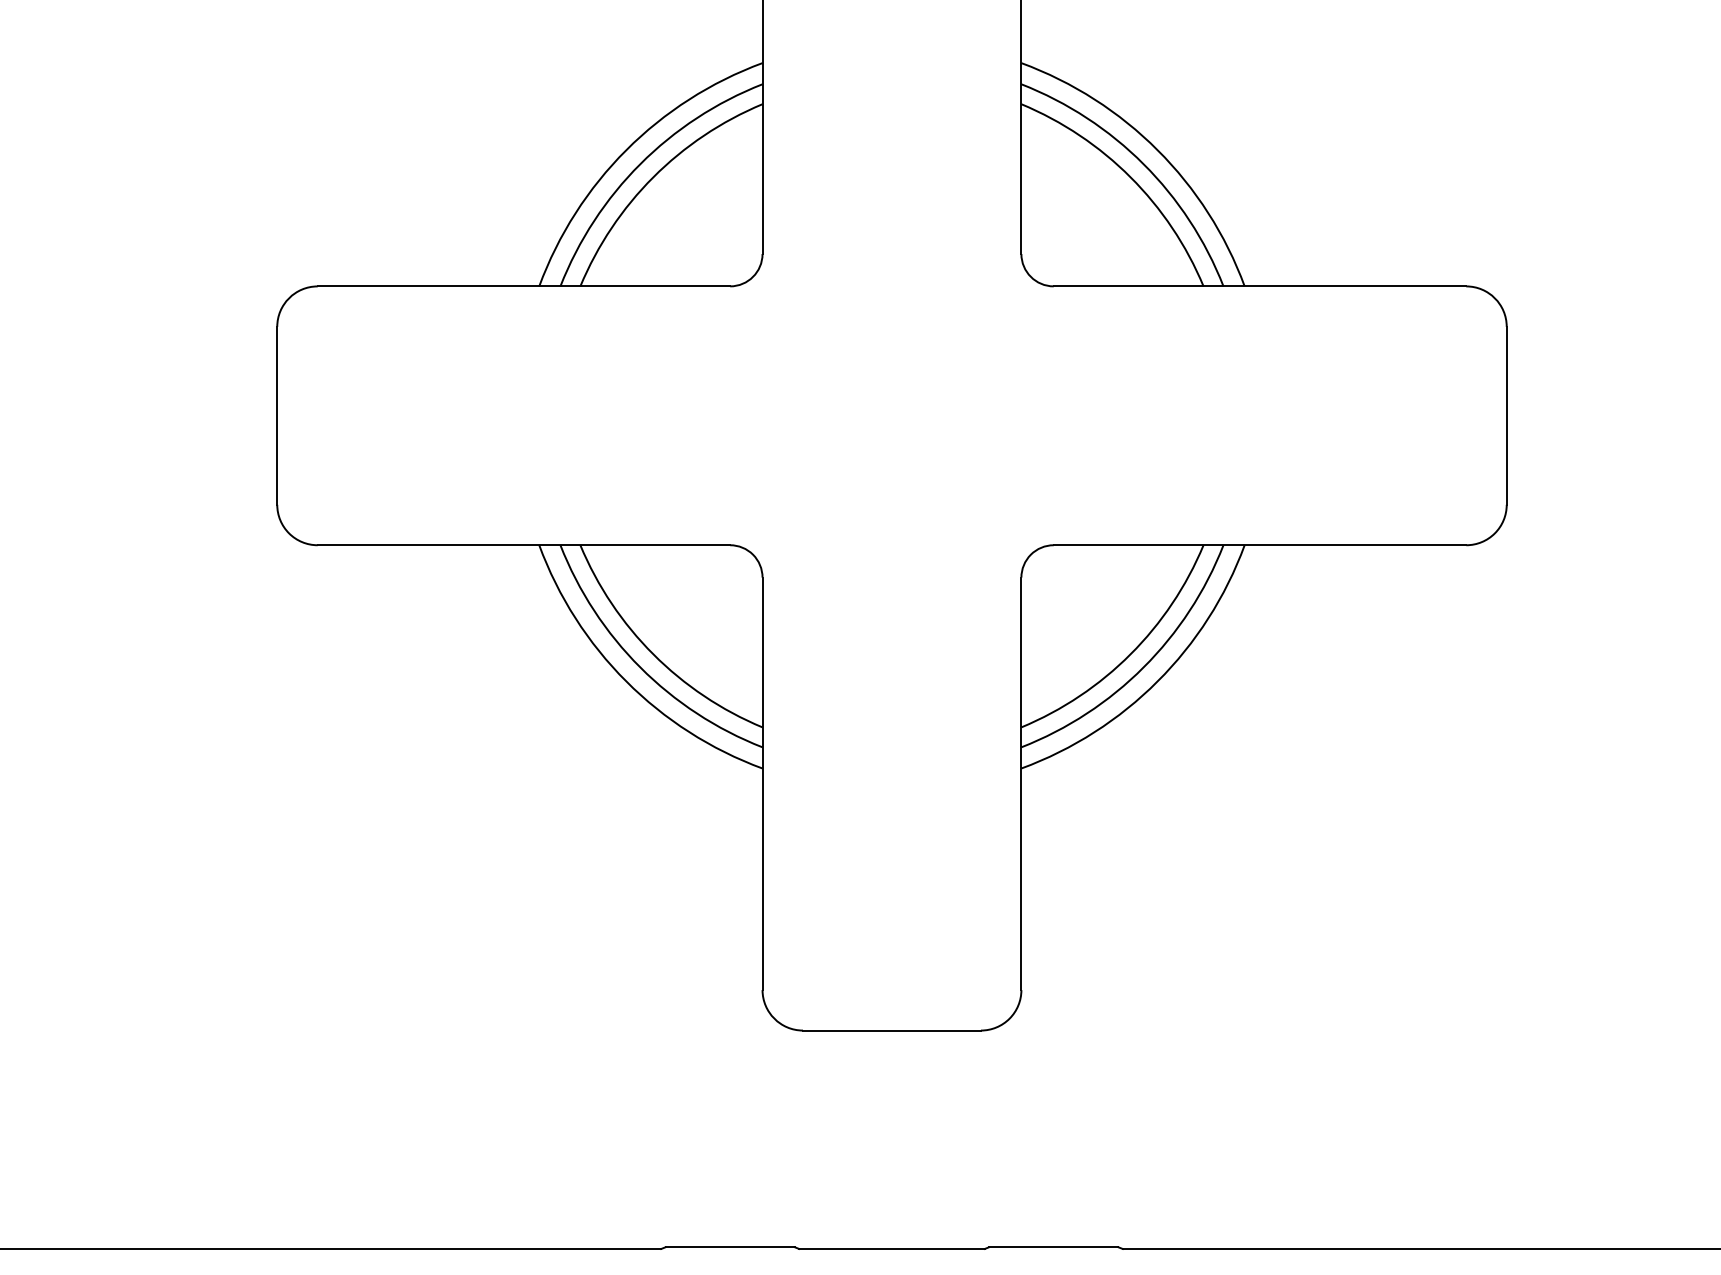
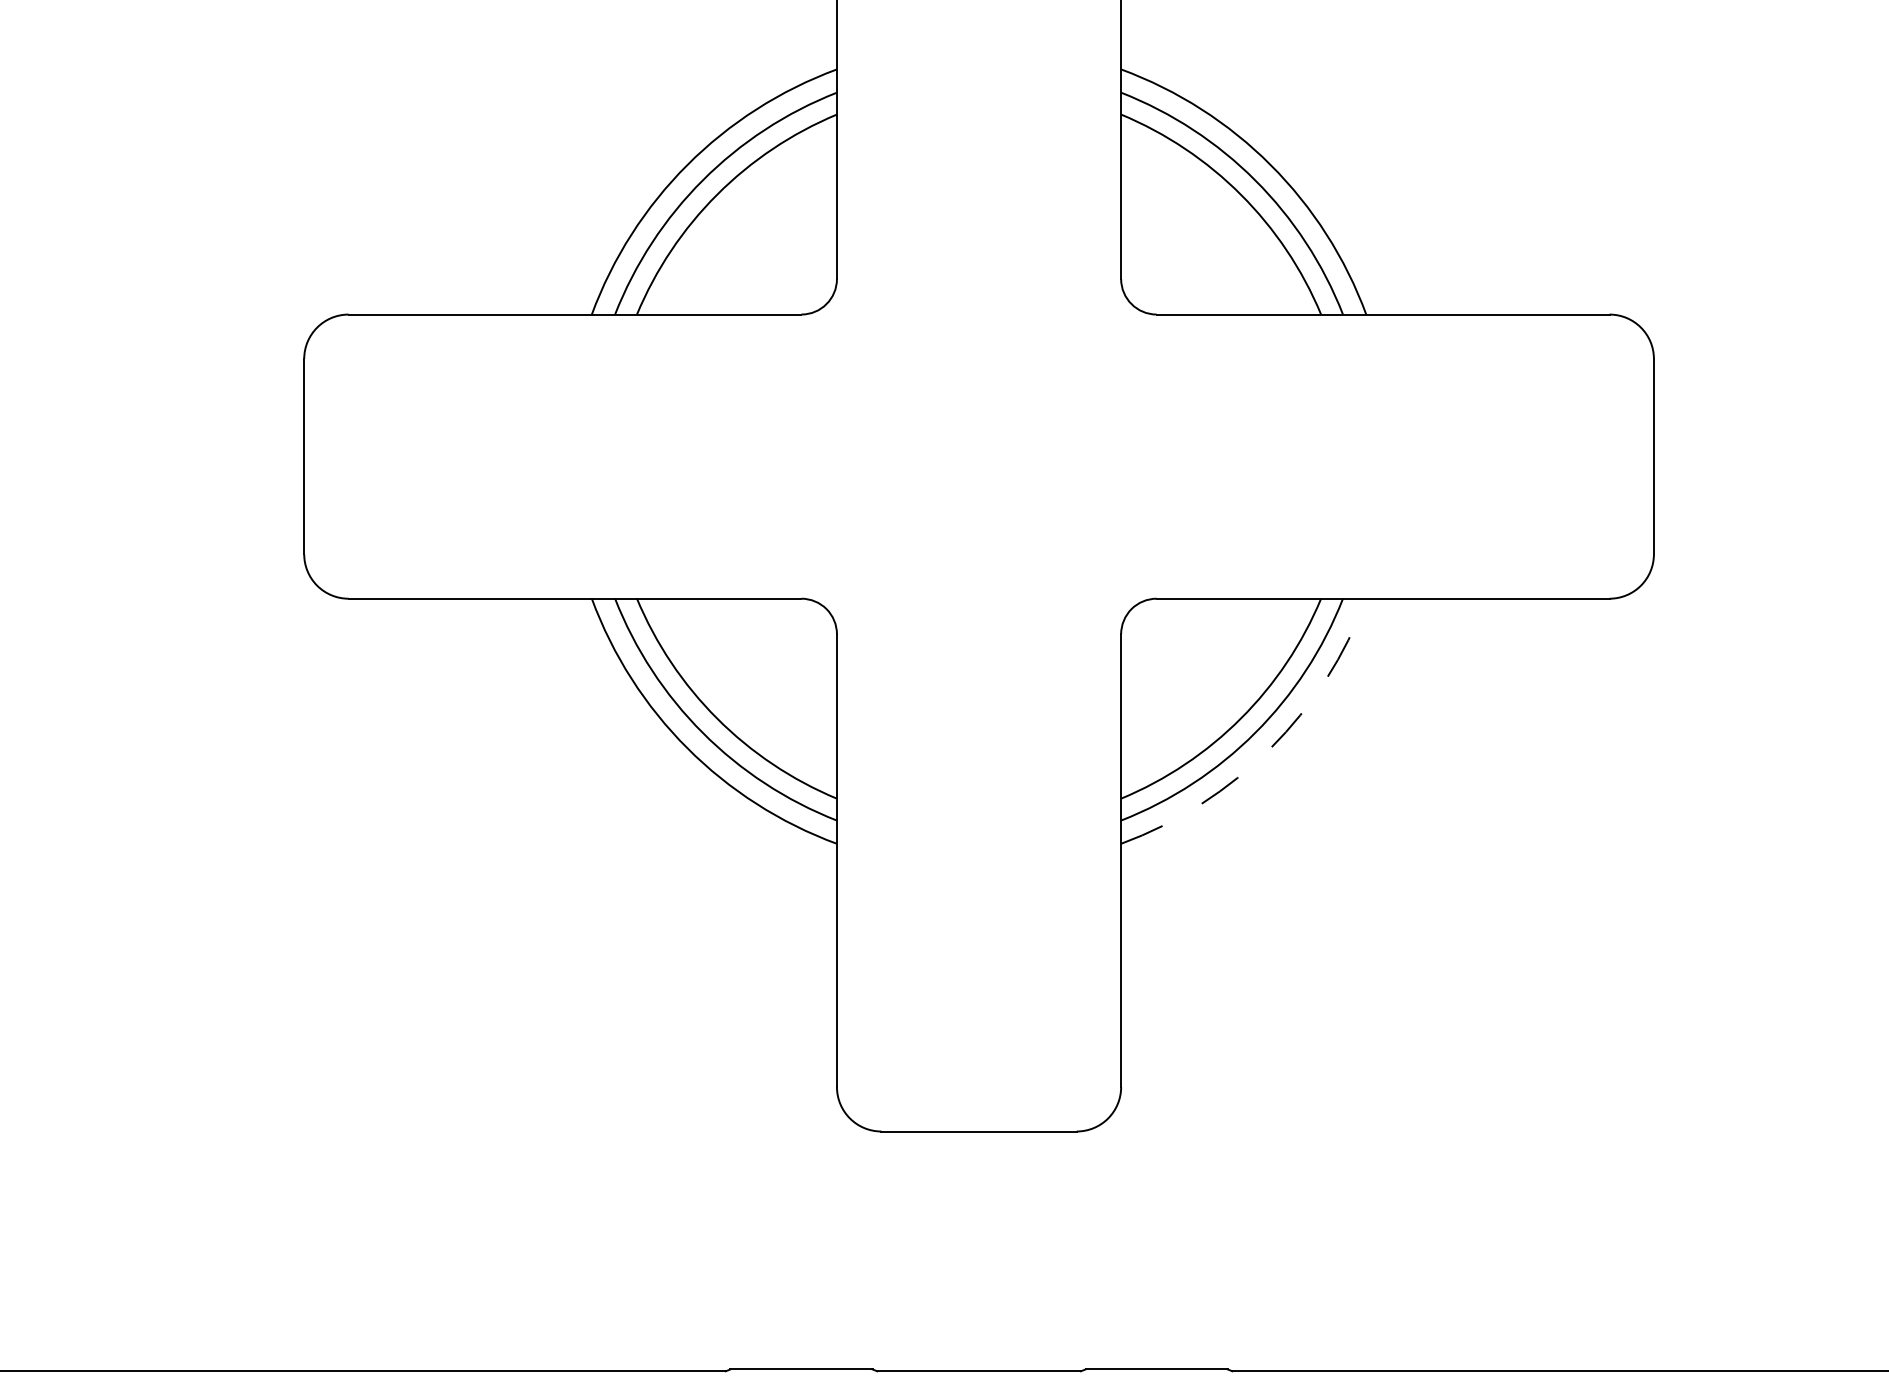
arc: (1157, 681) -> (1270, 748), solid -> dashed

